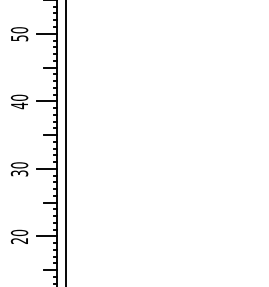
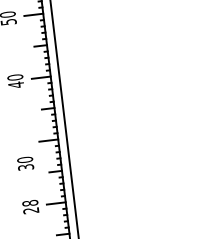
text: (19, 169) -> (25, 163), moved
text: (19, 232) -> (30, 202), 20 -> 28

